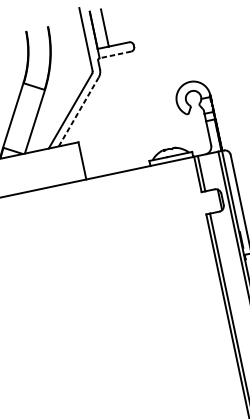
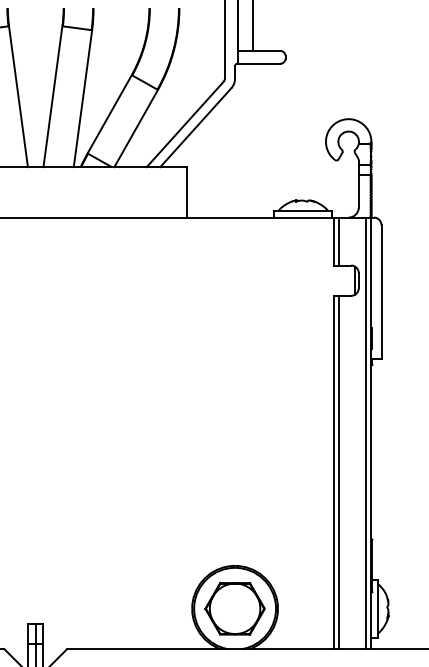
line: (114, 54) -> (258, 63), dashed -> solid
line: (78, 111) -> (195, 127), dashed -> solid

